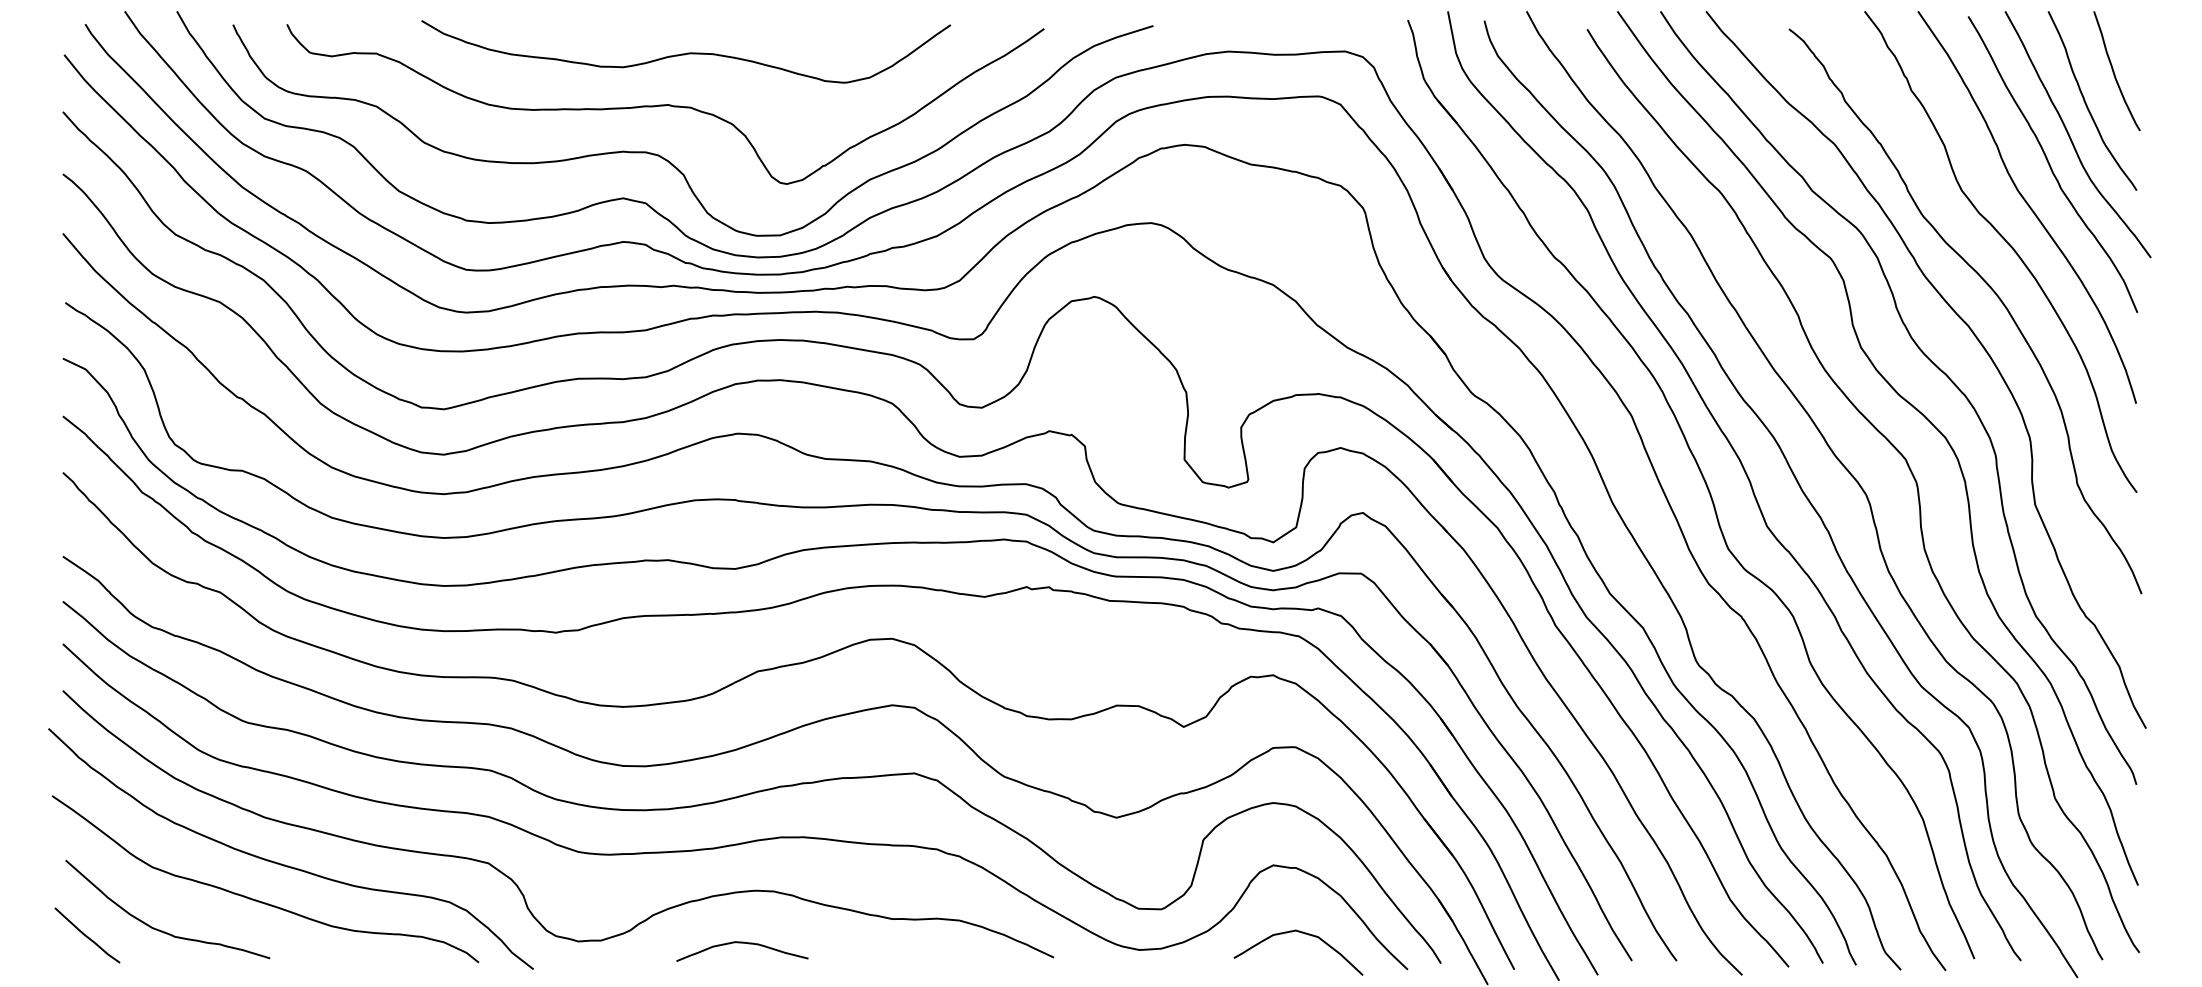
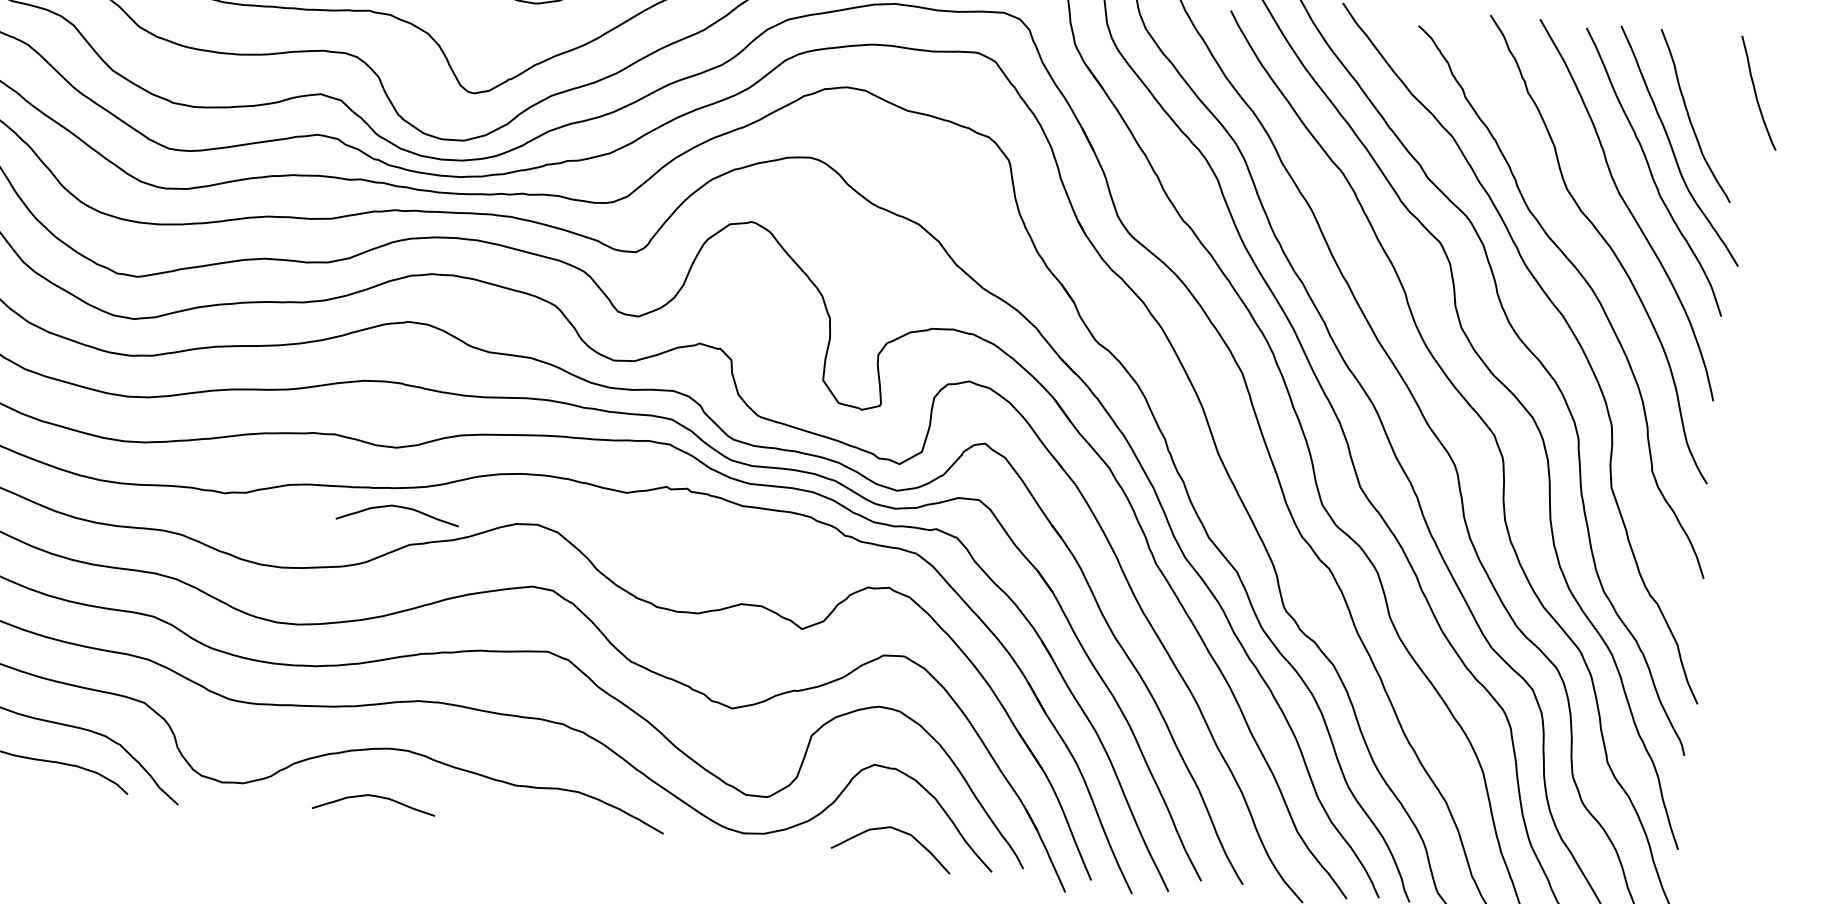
curve: (2114, 71) -> (1756, 93), moved
curve: (742, 632) -> (398, 507), added

